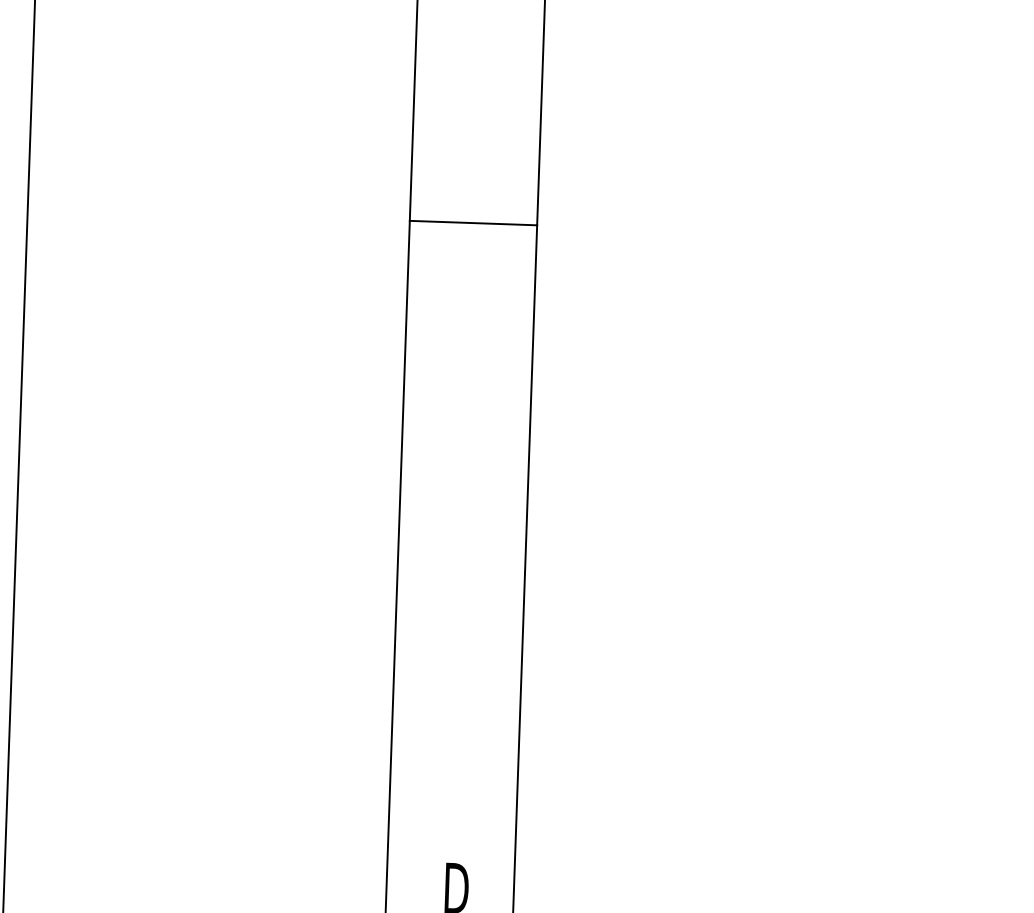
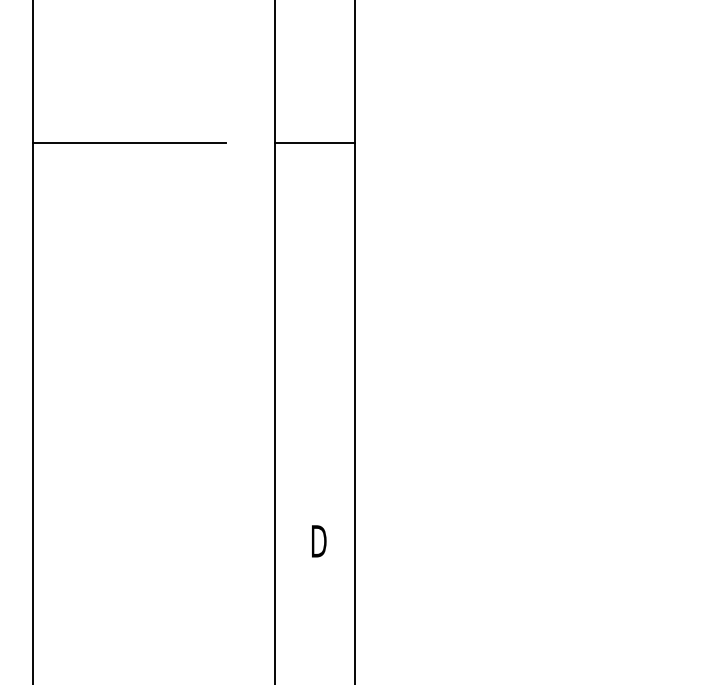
line: (472, 223) -> (314, 143), moved
line: (179, 249) -> (129, 143), added

